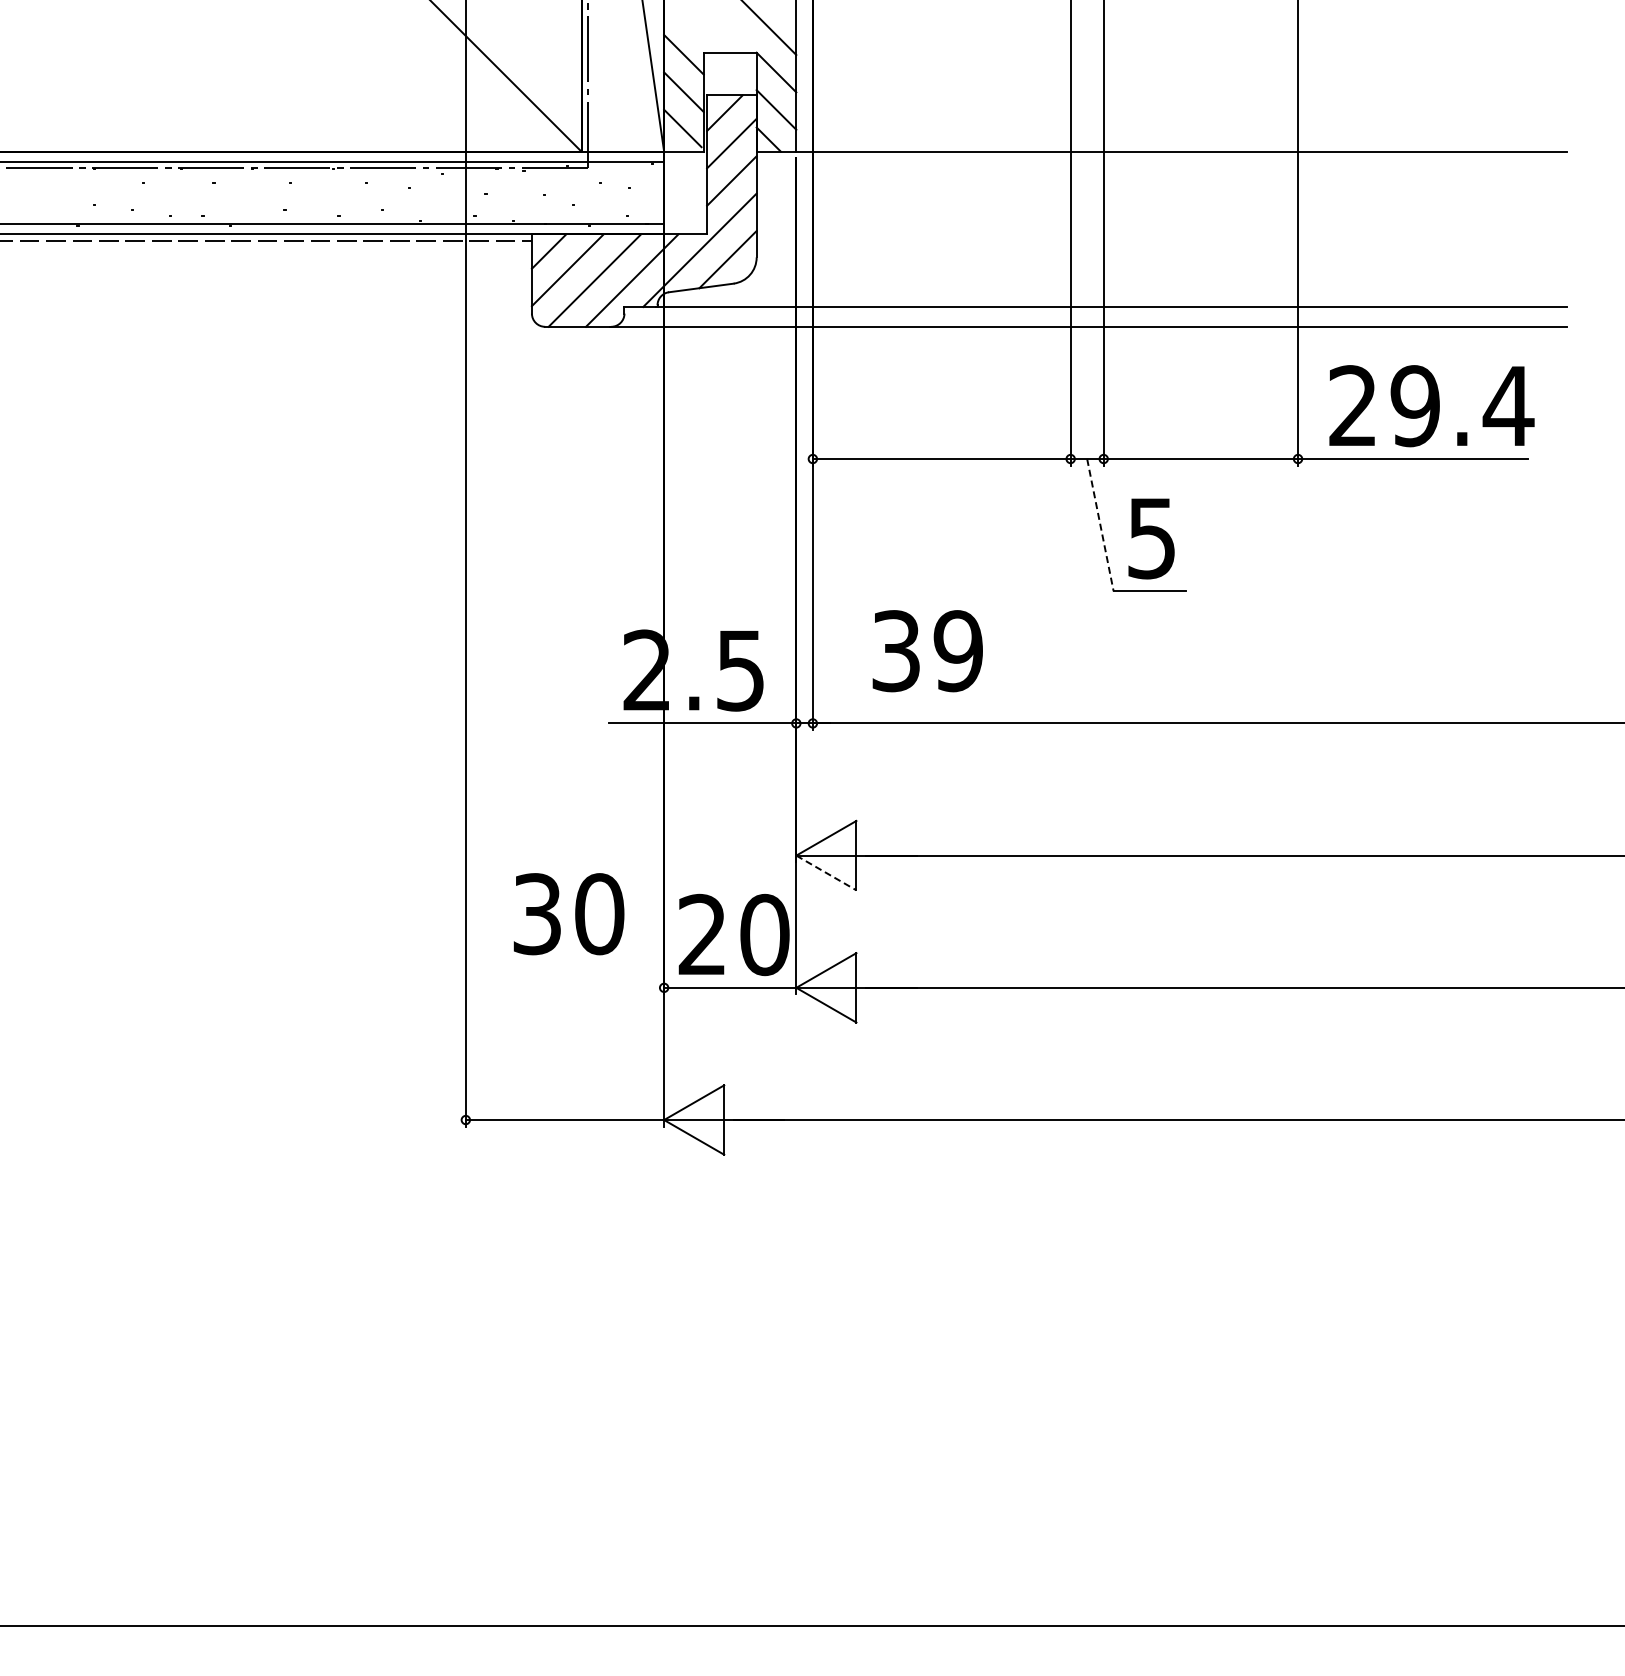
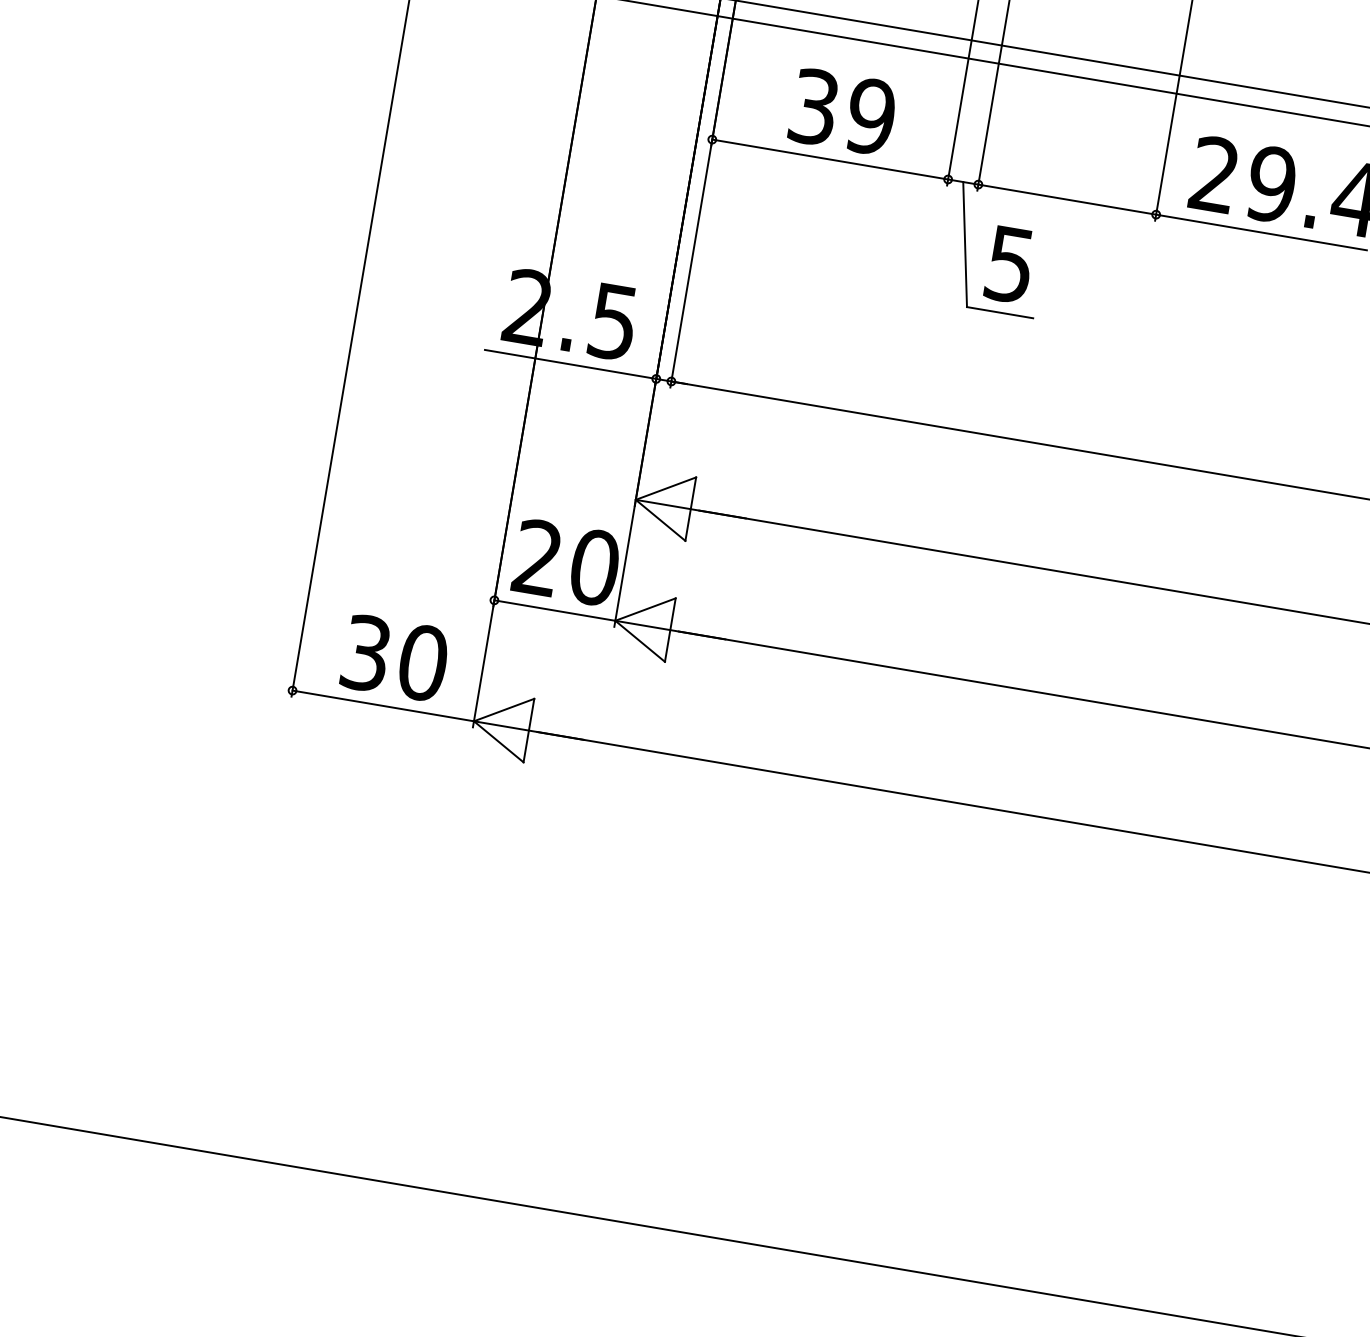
line: (1100, 525) -> (965, 244), dashed -> solid
text: (927, 651) -> (842, 112), moved
line: (826, 872) -> (660, 519), dashed -> solid
text: (568, 914) -> (394, 658), moved

